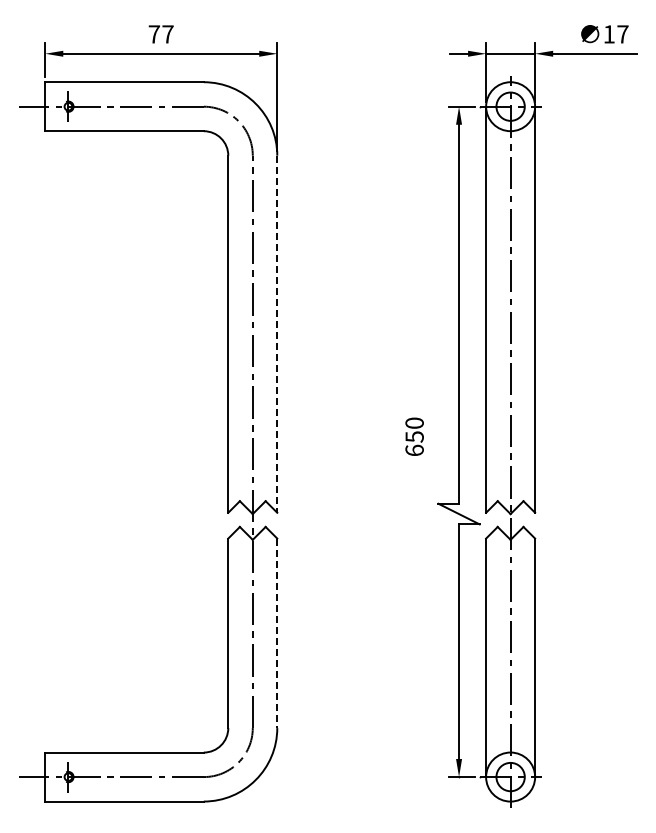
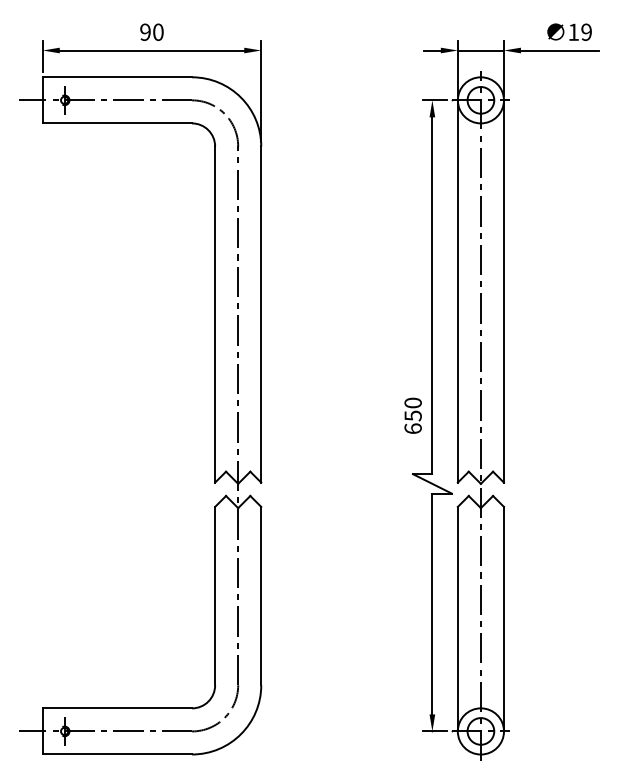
text: (160, 34) -> (151, 32), 77 -> 90
text: (622, 34) -> (586, 32), 17 -> 19
line: (277, 334) -> (261, 314), dashed -> solid
text: (414, 436) -> (413, 415), moved
line: (277, 633) -> (261, 596), dashed -> solid

